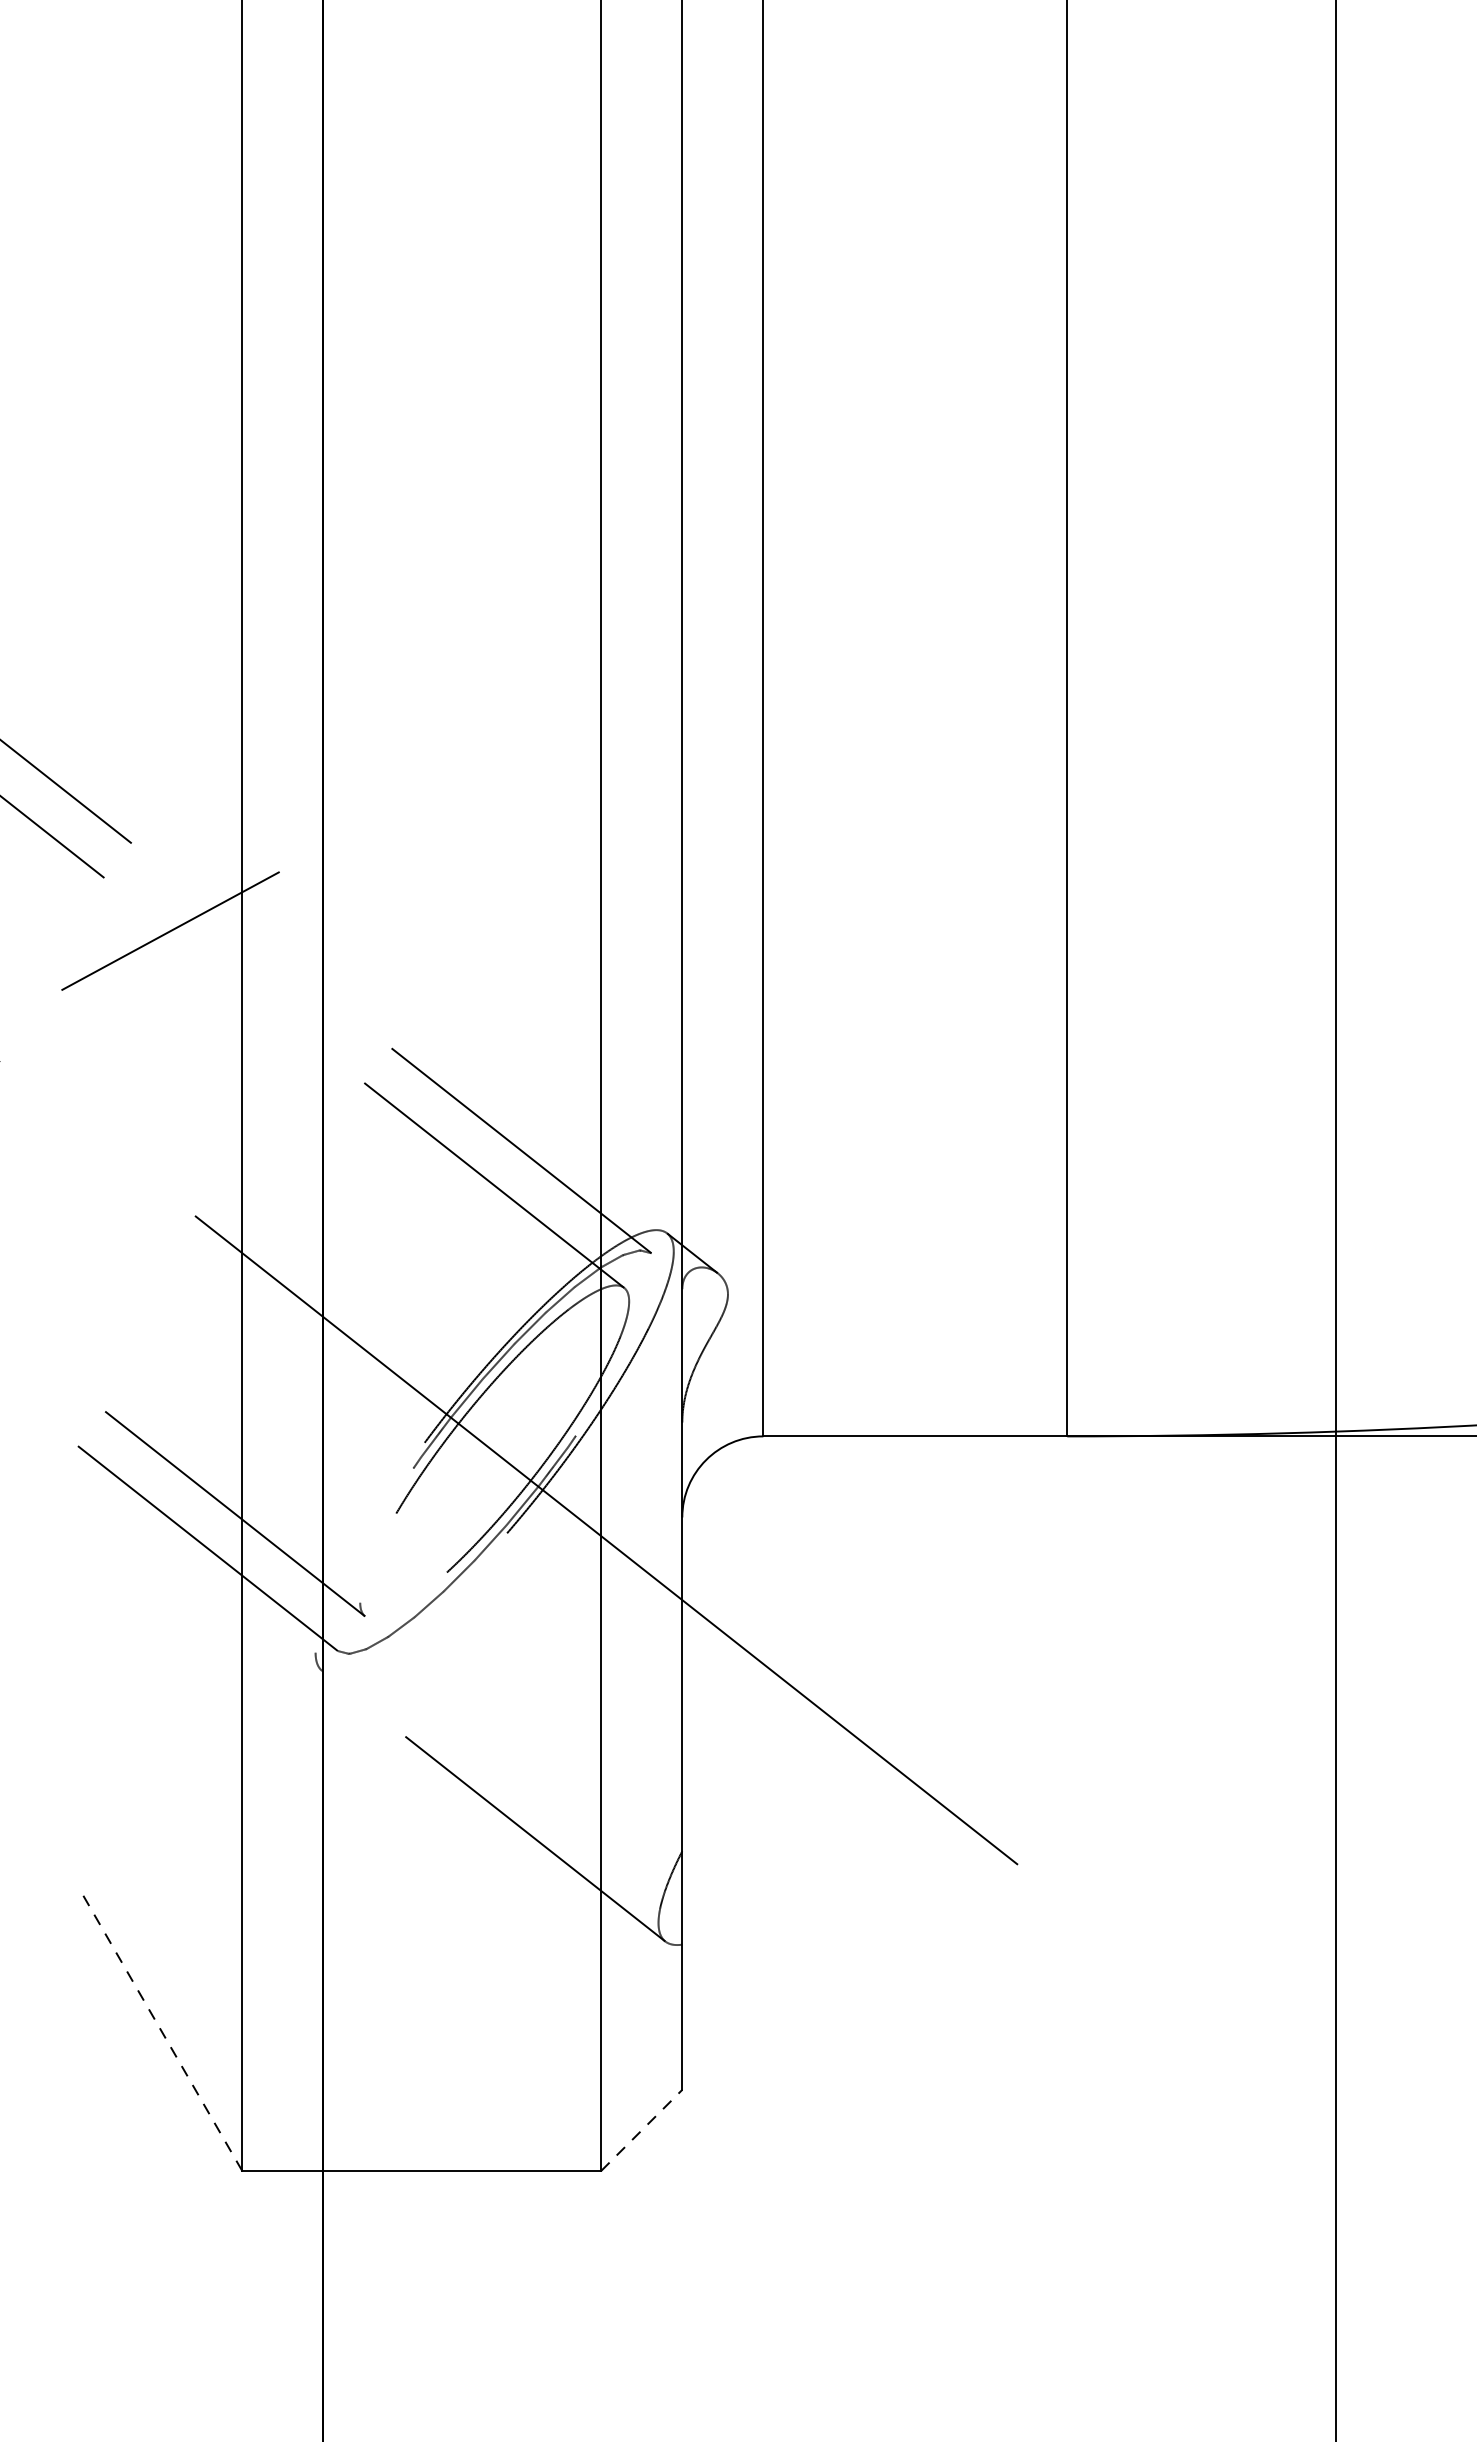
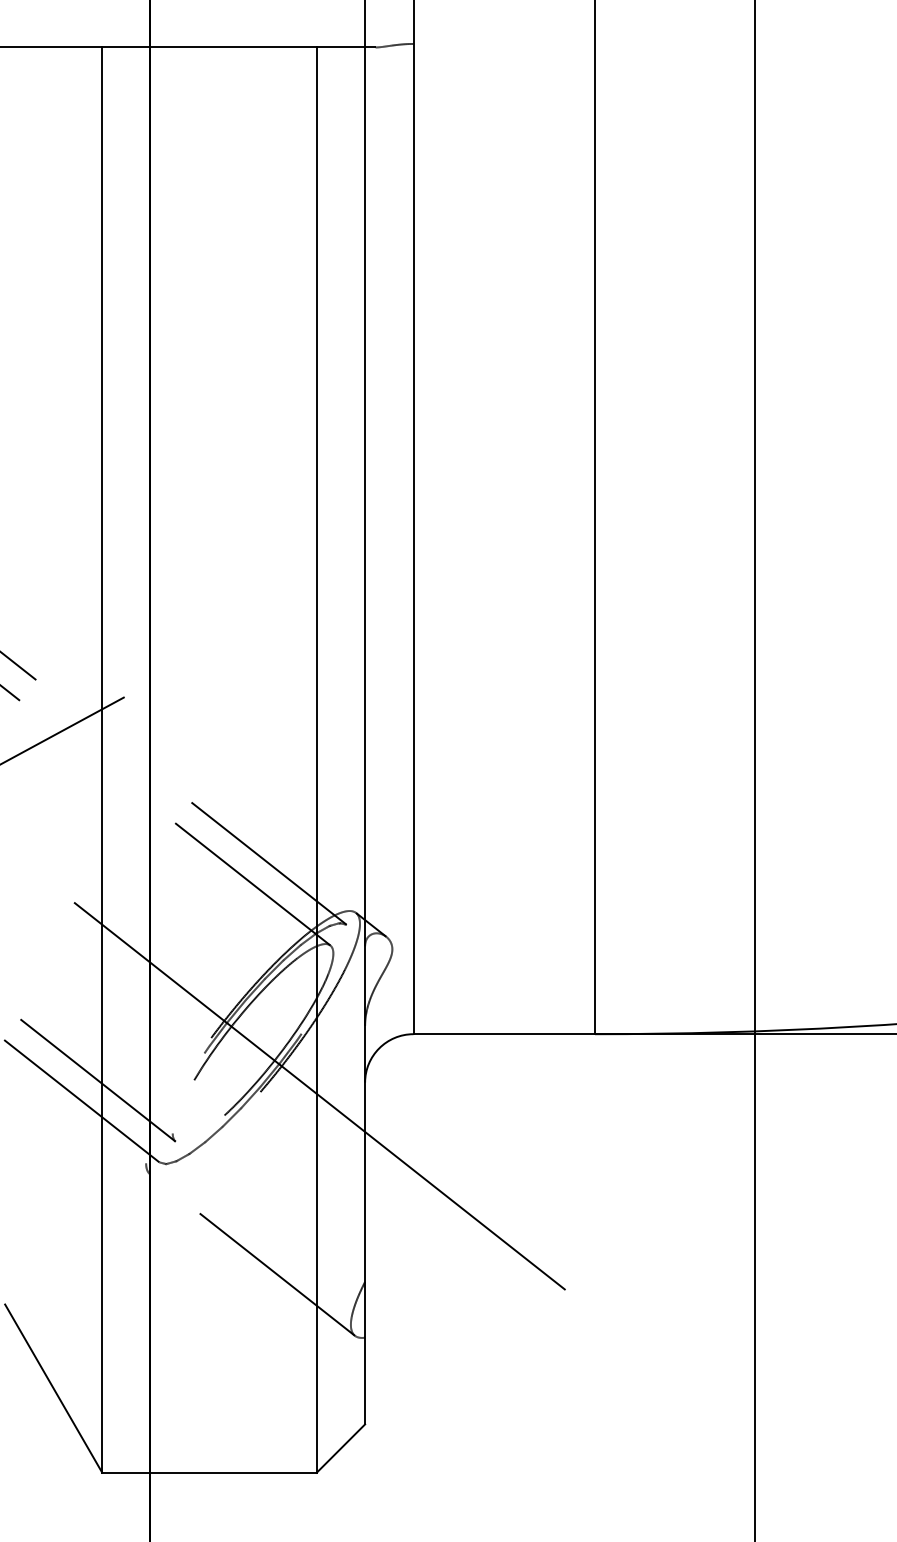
line: (160, 2029) -> (53, 1388), dashed -> solid
line: (642, 2130) -> (341, 1448), dashed -> solid

